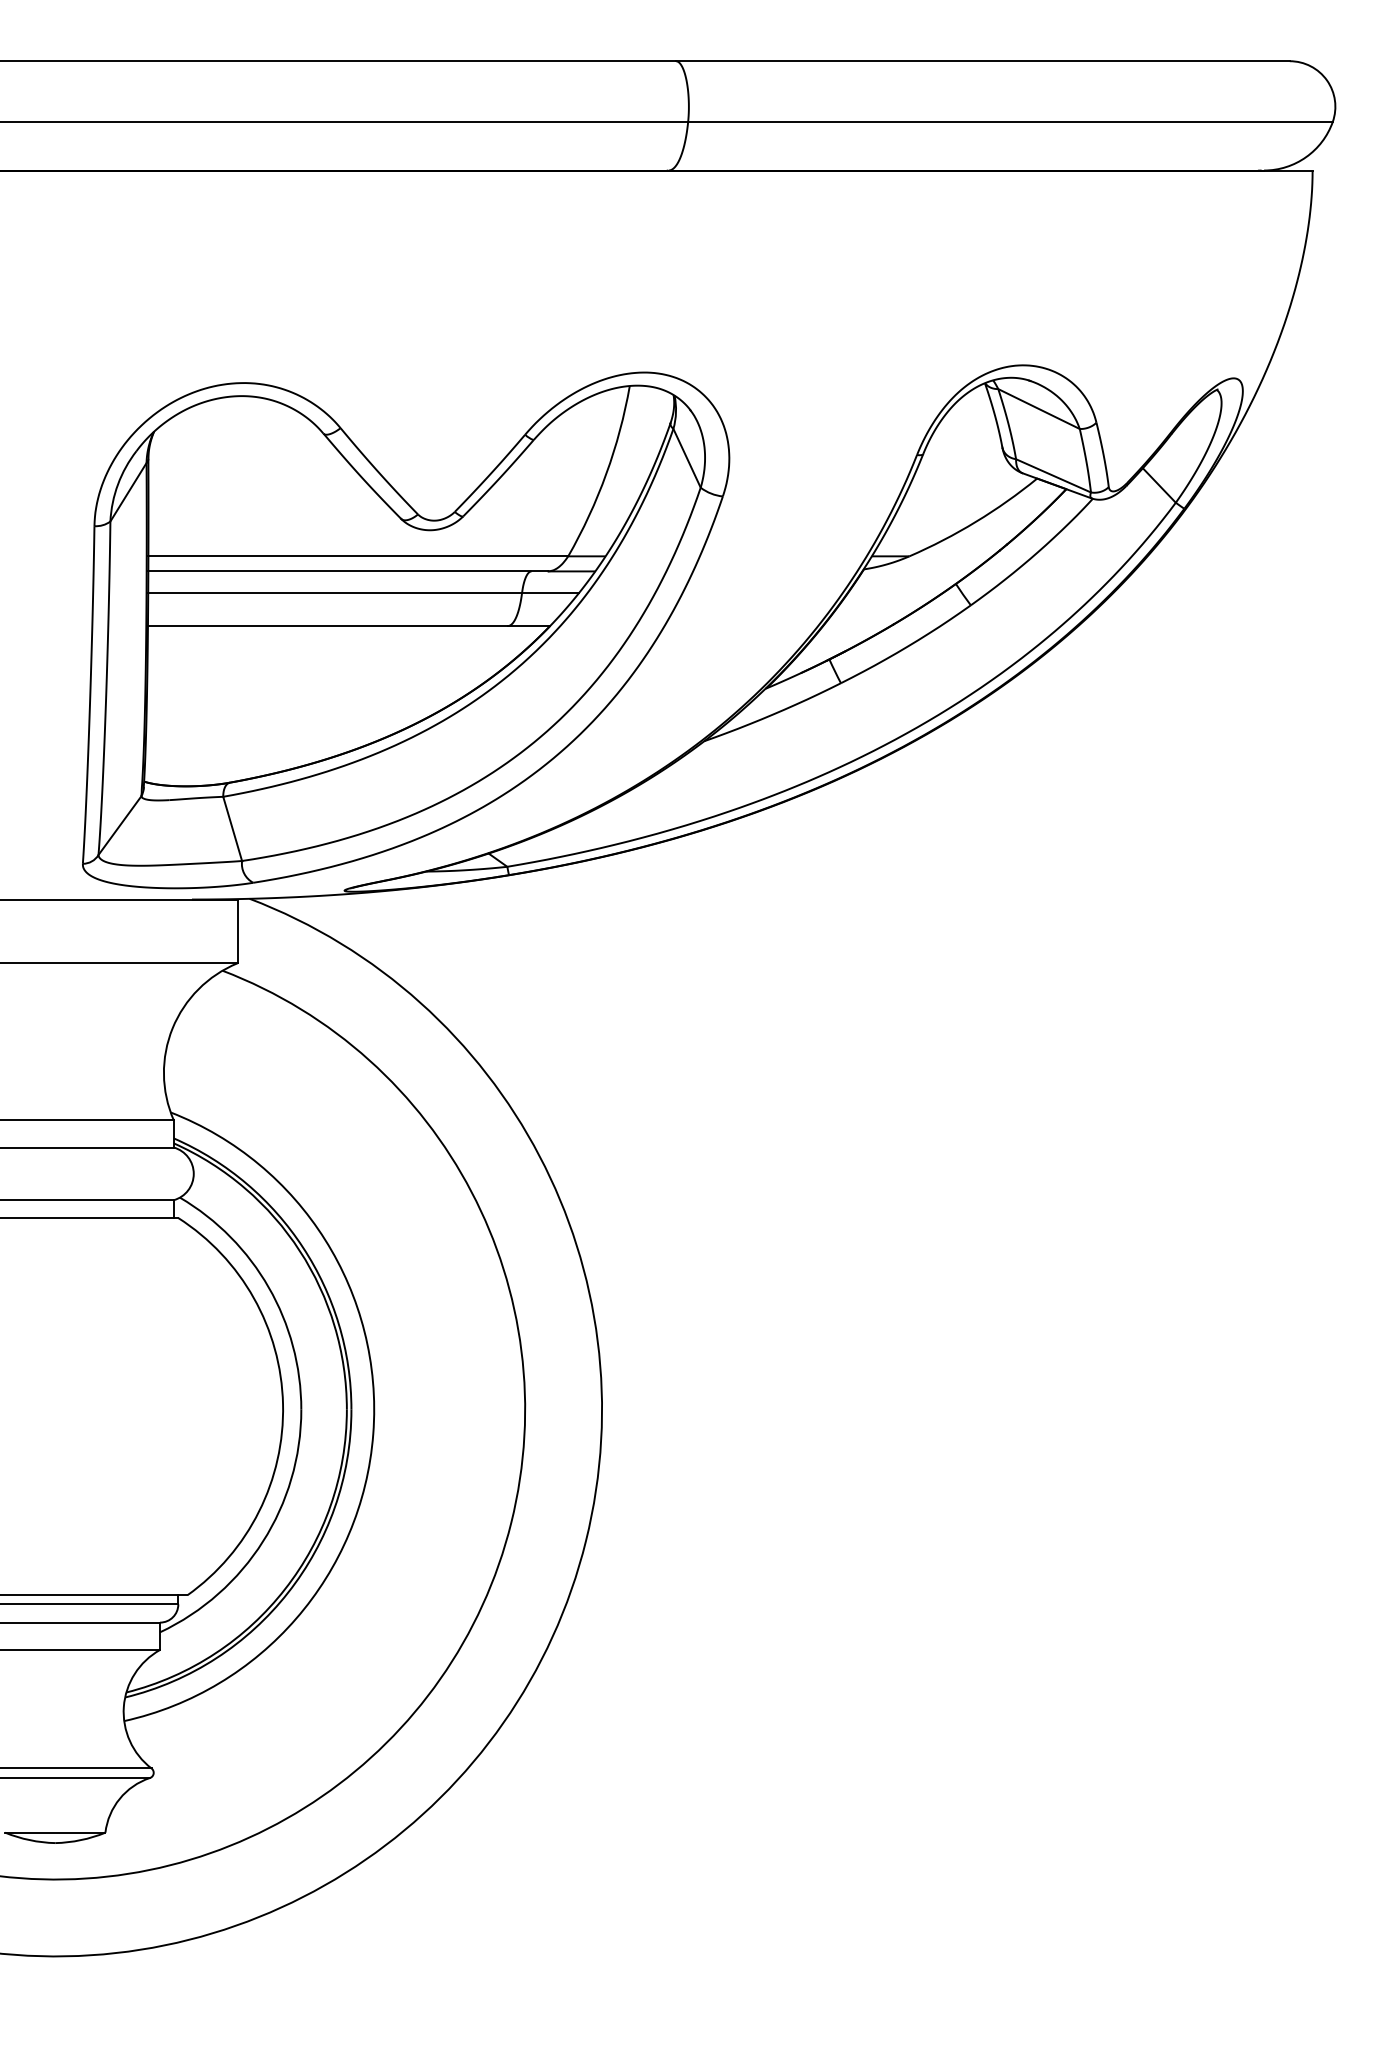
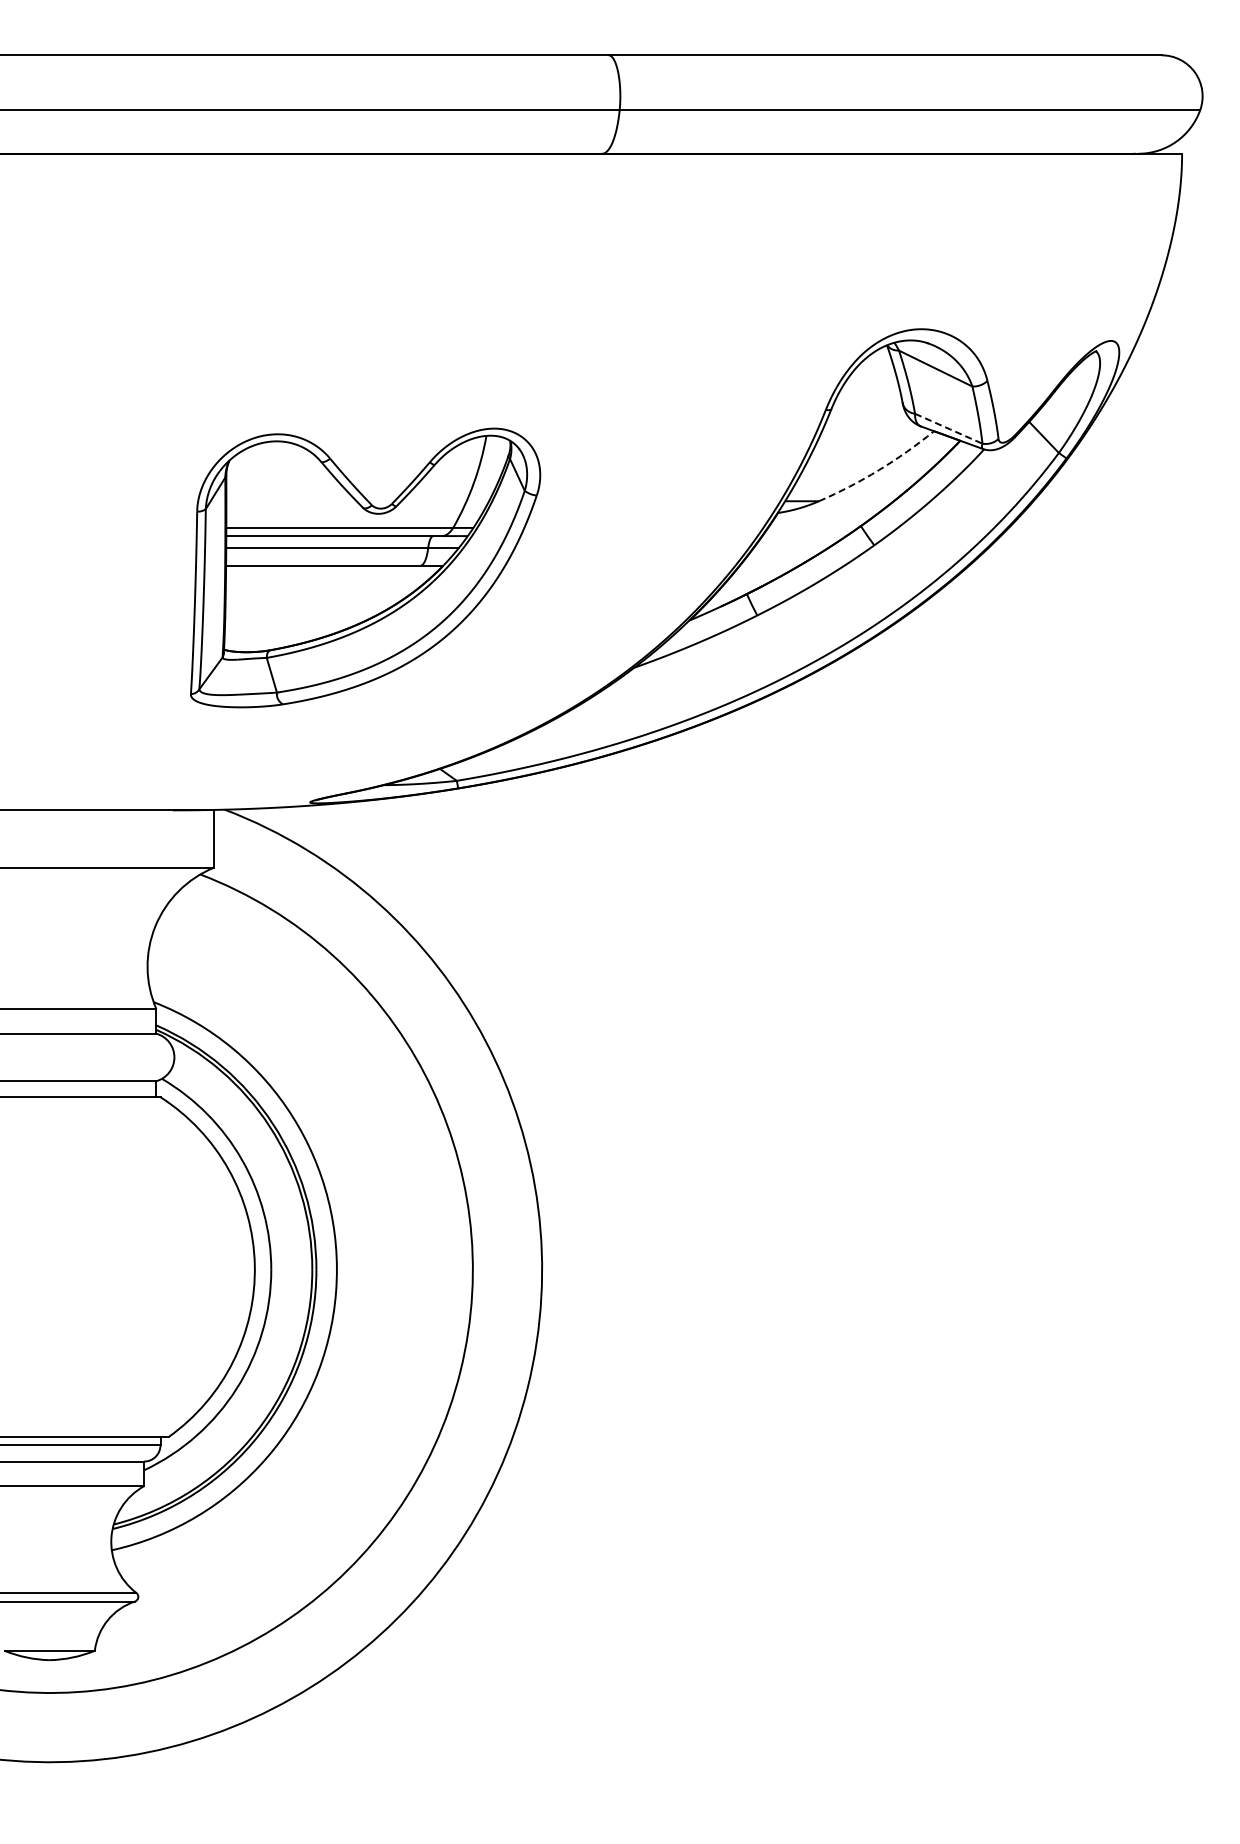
line: (1054, 476) -> (949, 429), solid -> dashed
arc: (975, 522) -> (878, 470), solid -> dashed
part: (405, 629) -> (365, 567), size x0.6

